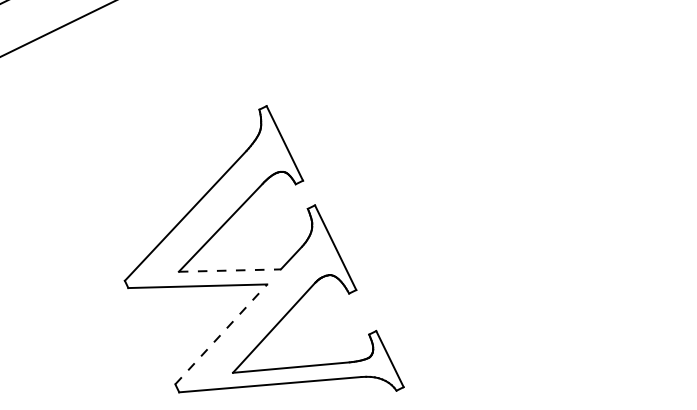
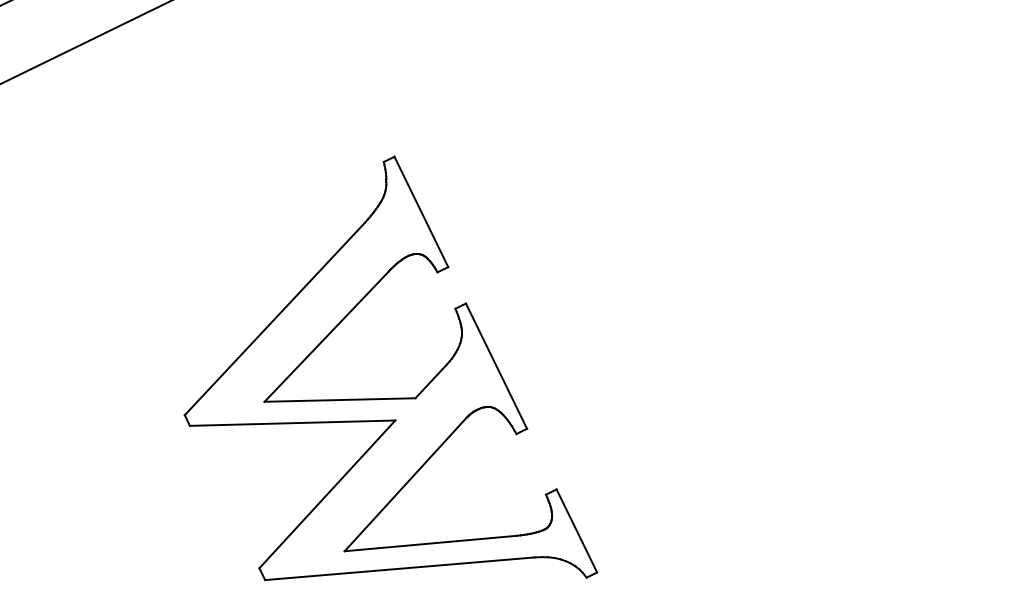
line: (230, 270) -> (340, 399), dashed -> solid
line: (221, 334) -> (327, 494), dashed -> solid

